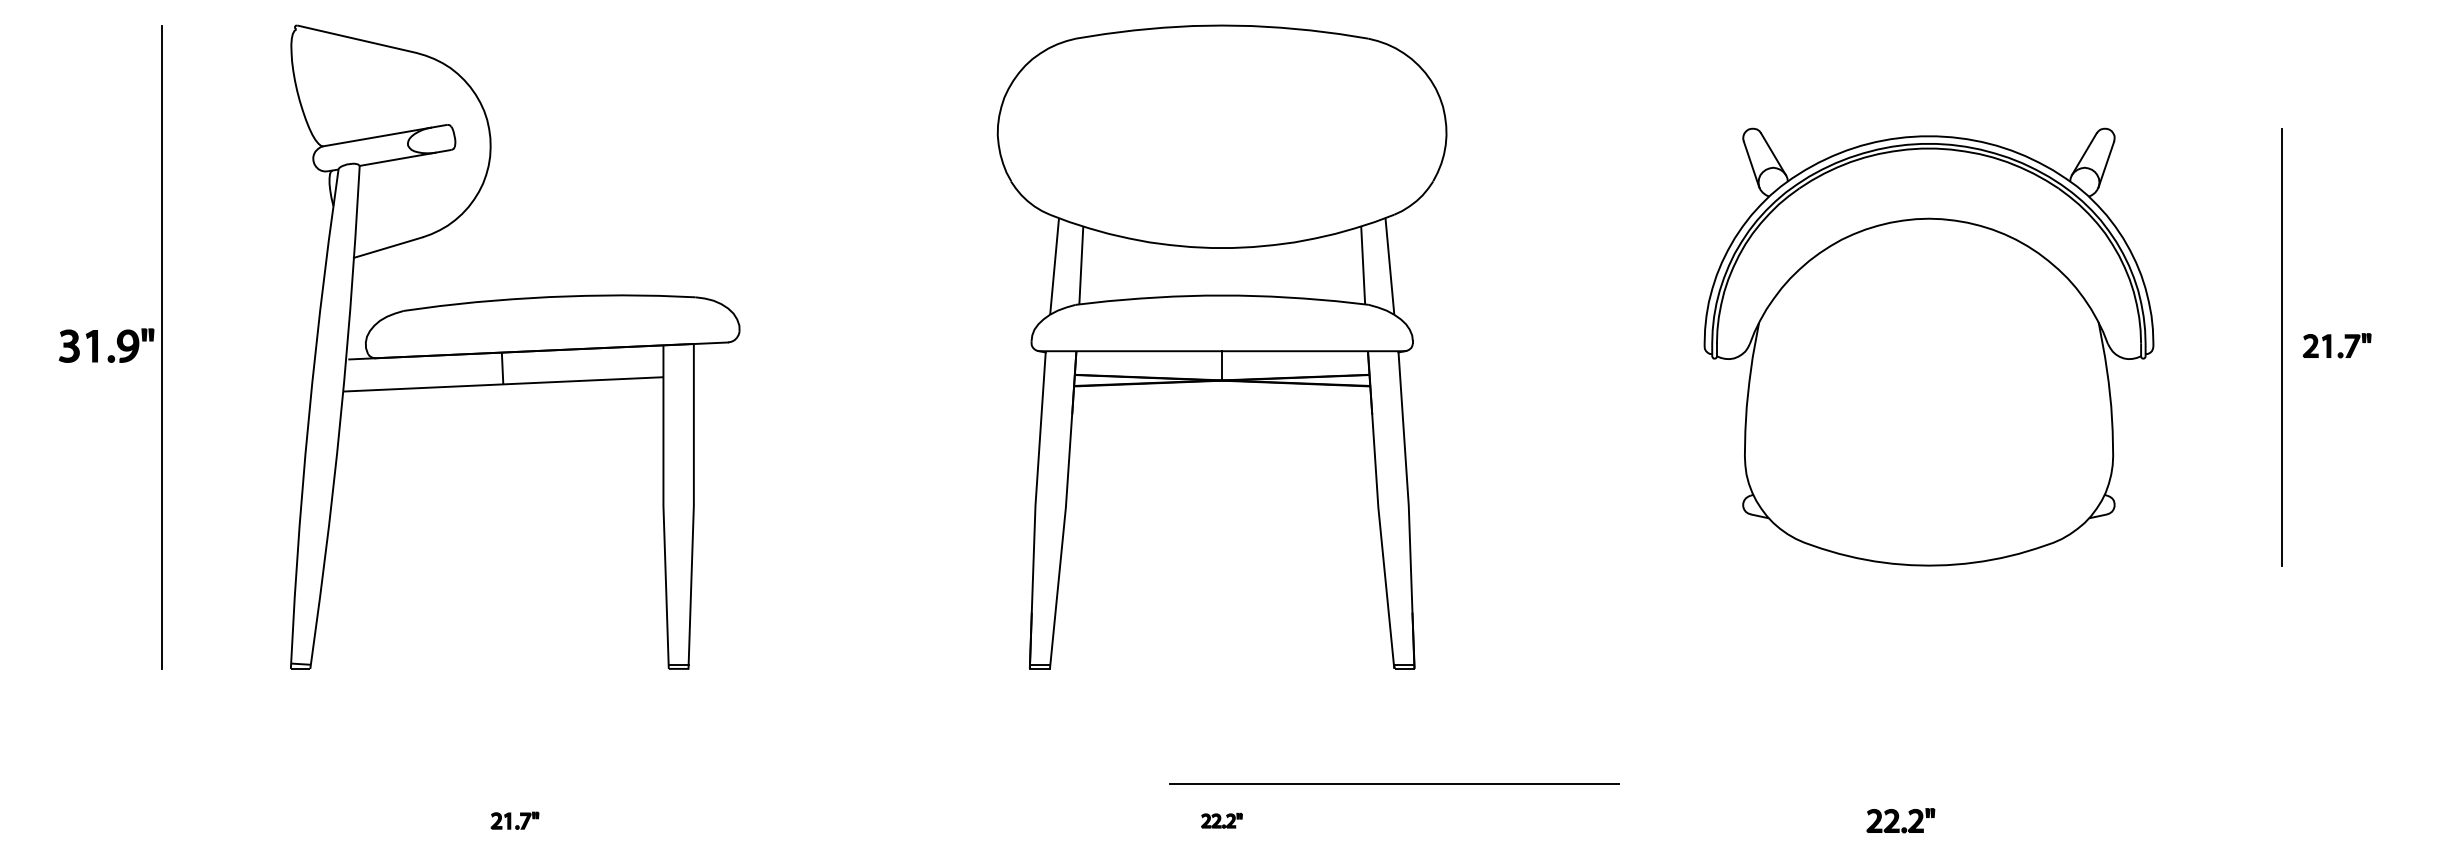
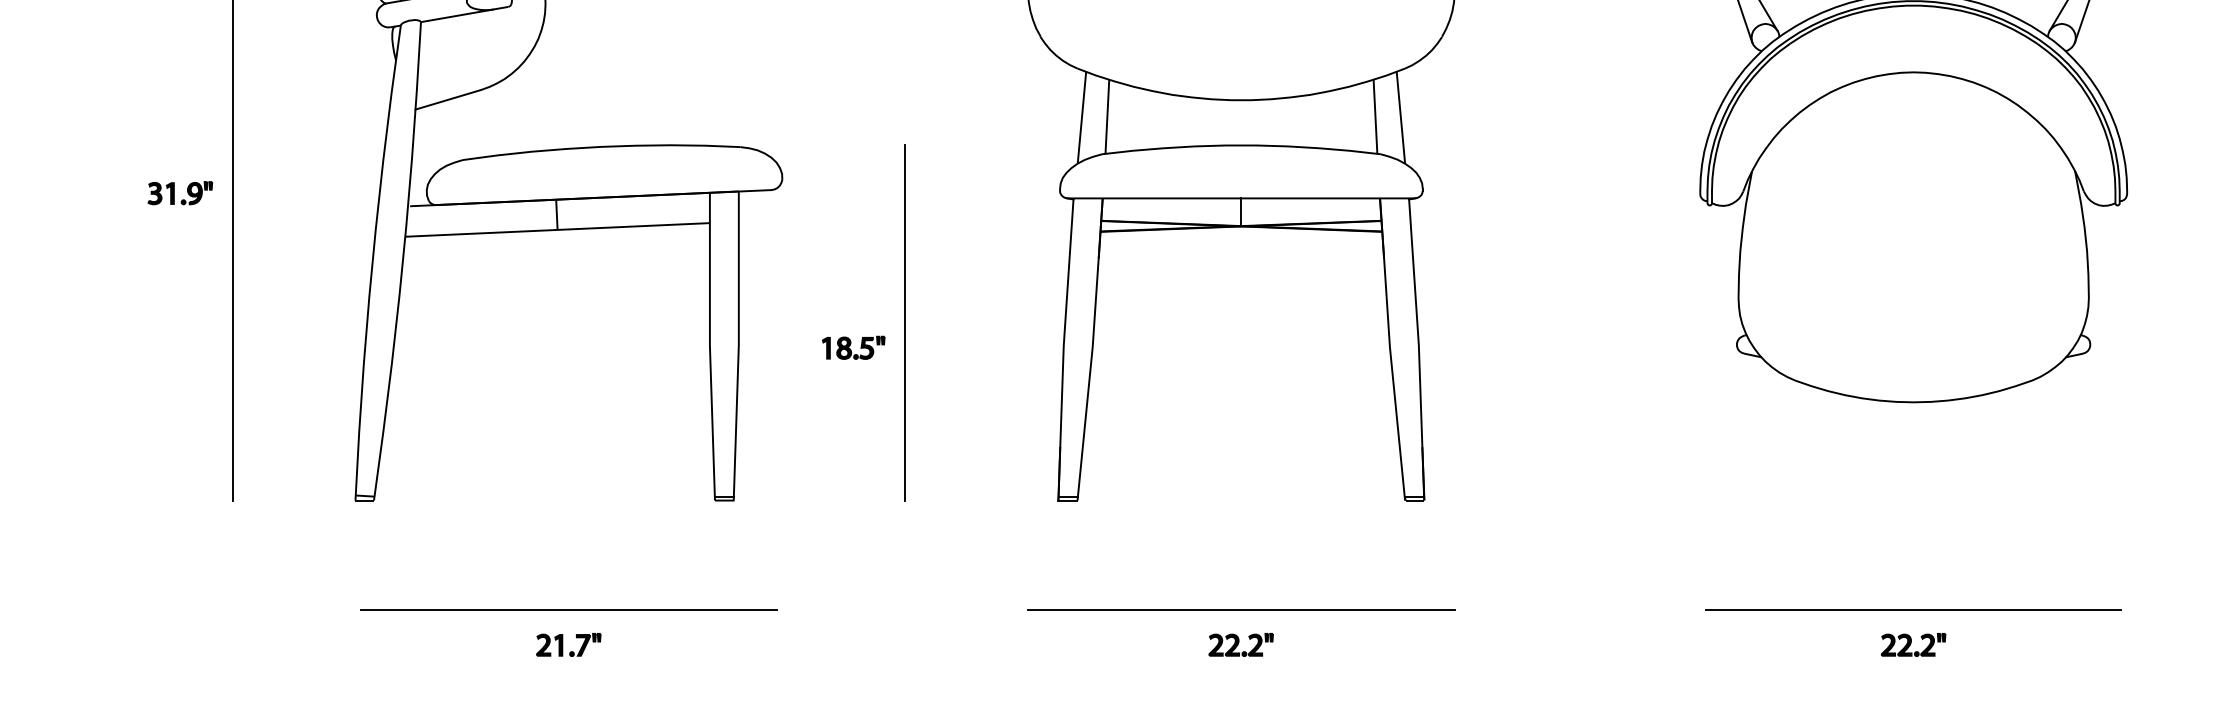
part: (106, 345) -> (180, 192), size x0.71
line: (868, 481) -> (904, 322), added
part: (814, 507) -> (853, 347), added
line: (1394, 783) -> (1241, 609), moved
line: (514, 784) -> (568, 610), added
line: (1928, 784) -> (1913, 610), added
part: (514, 820) -> (568, 644), size x1.43
part: (1221, 820) -> (1240, 644), size x1.67
part: (1900, 820) -> (1913, 644), moved

